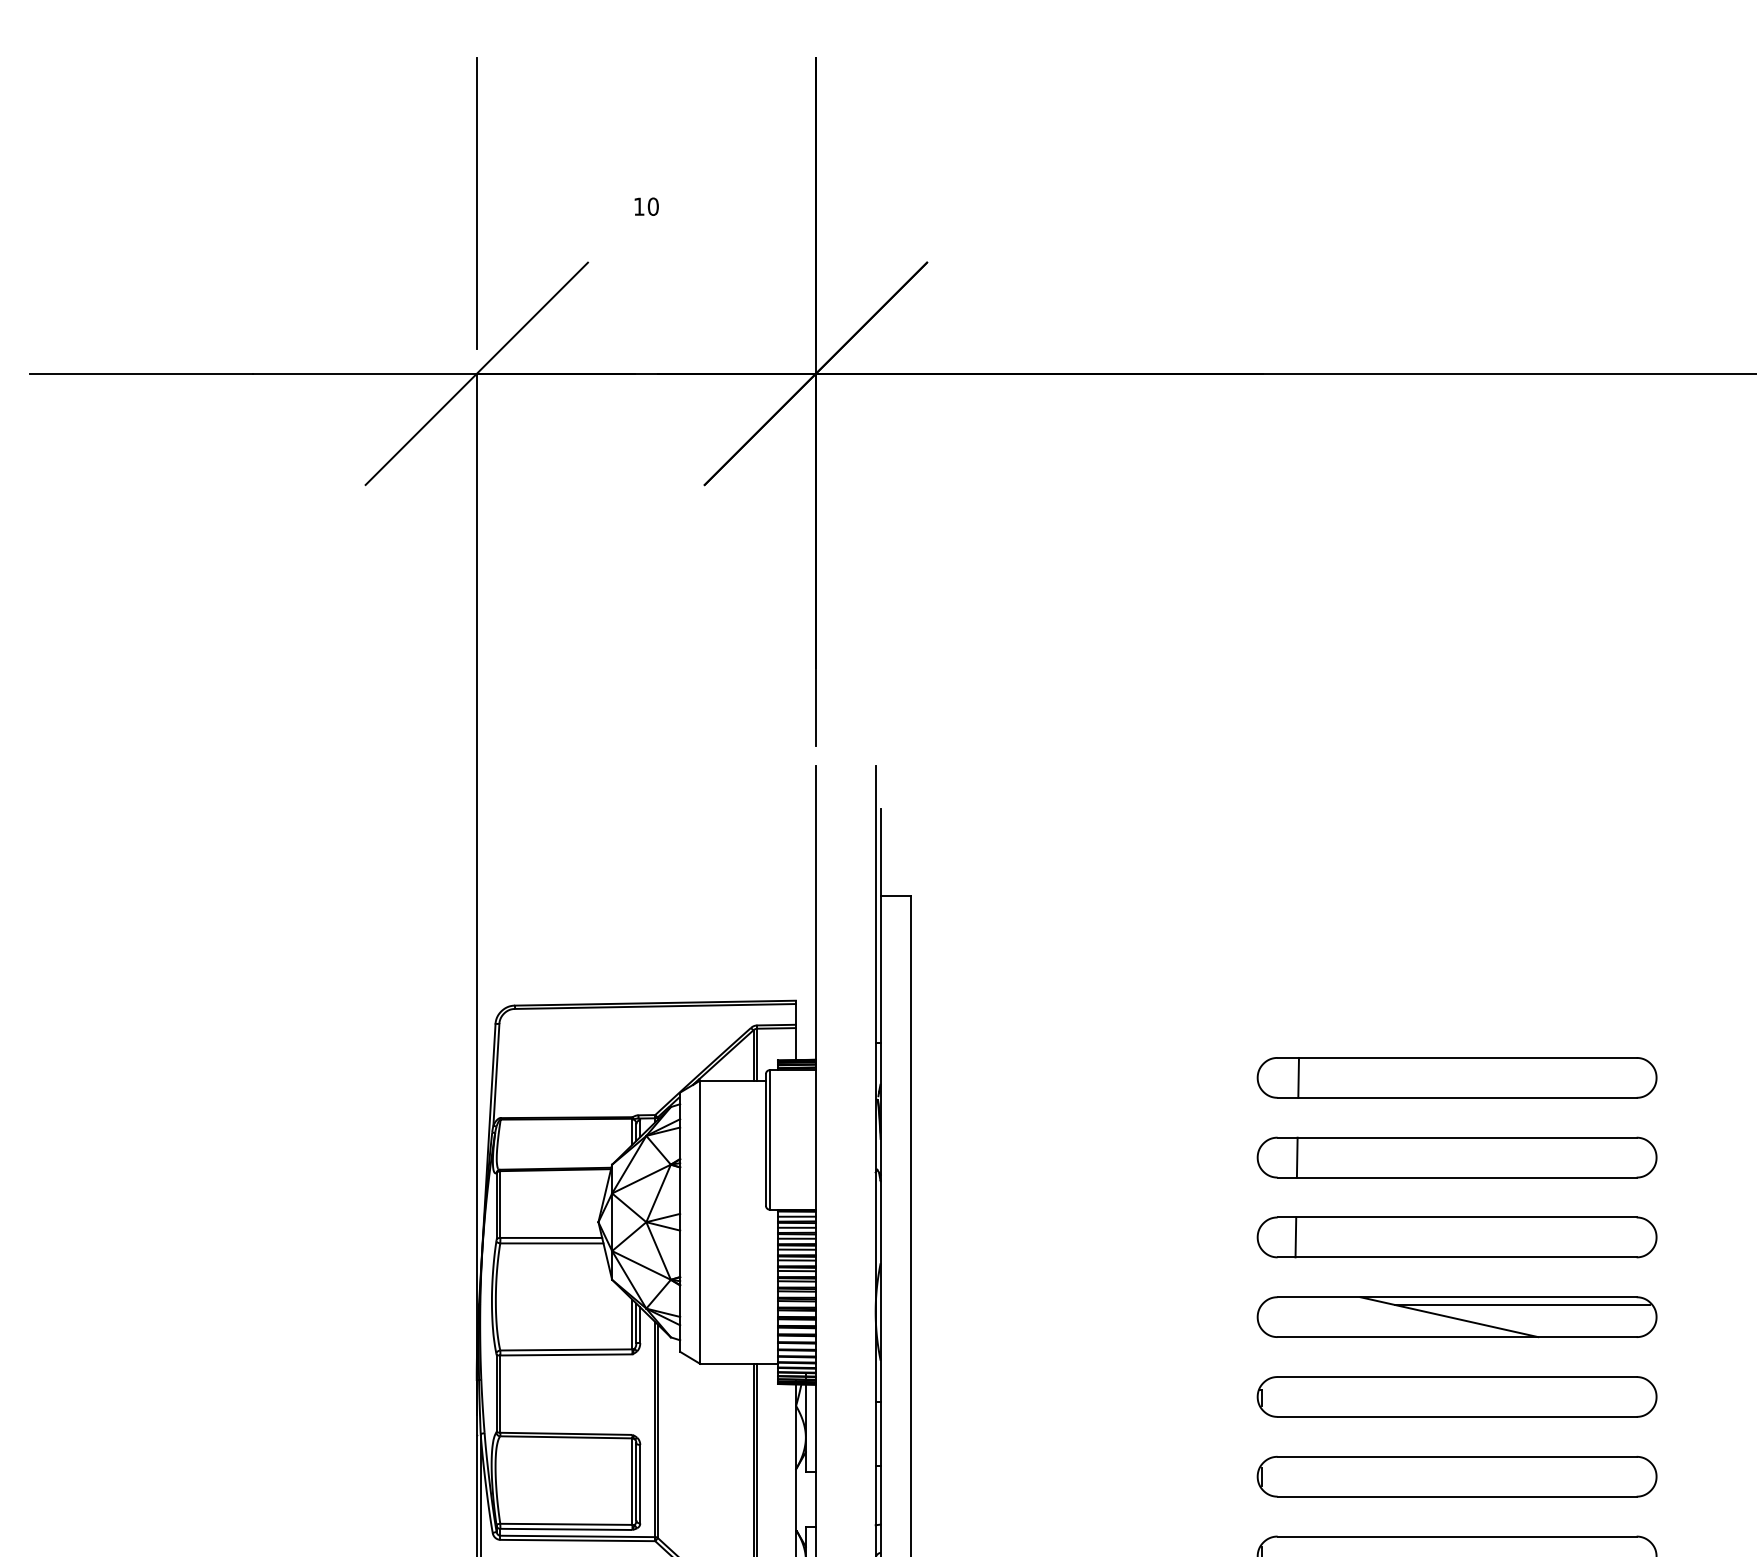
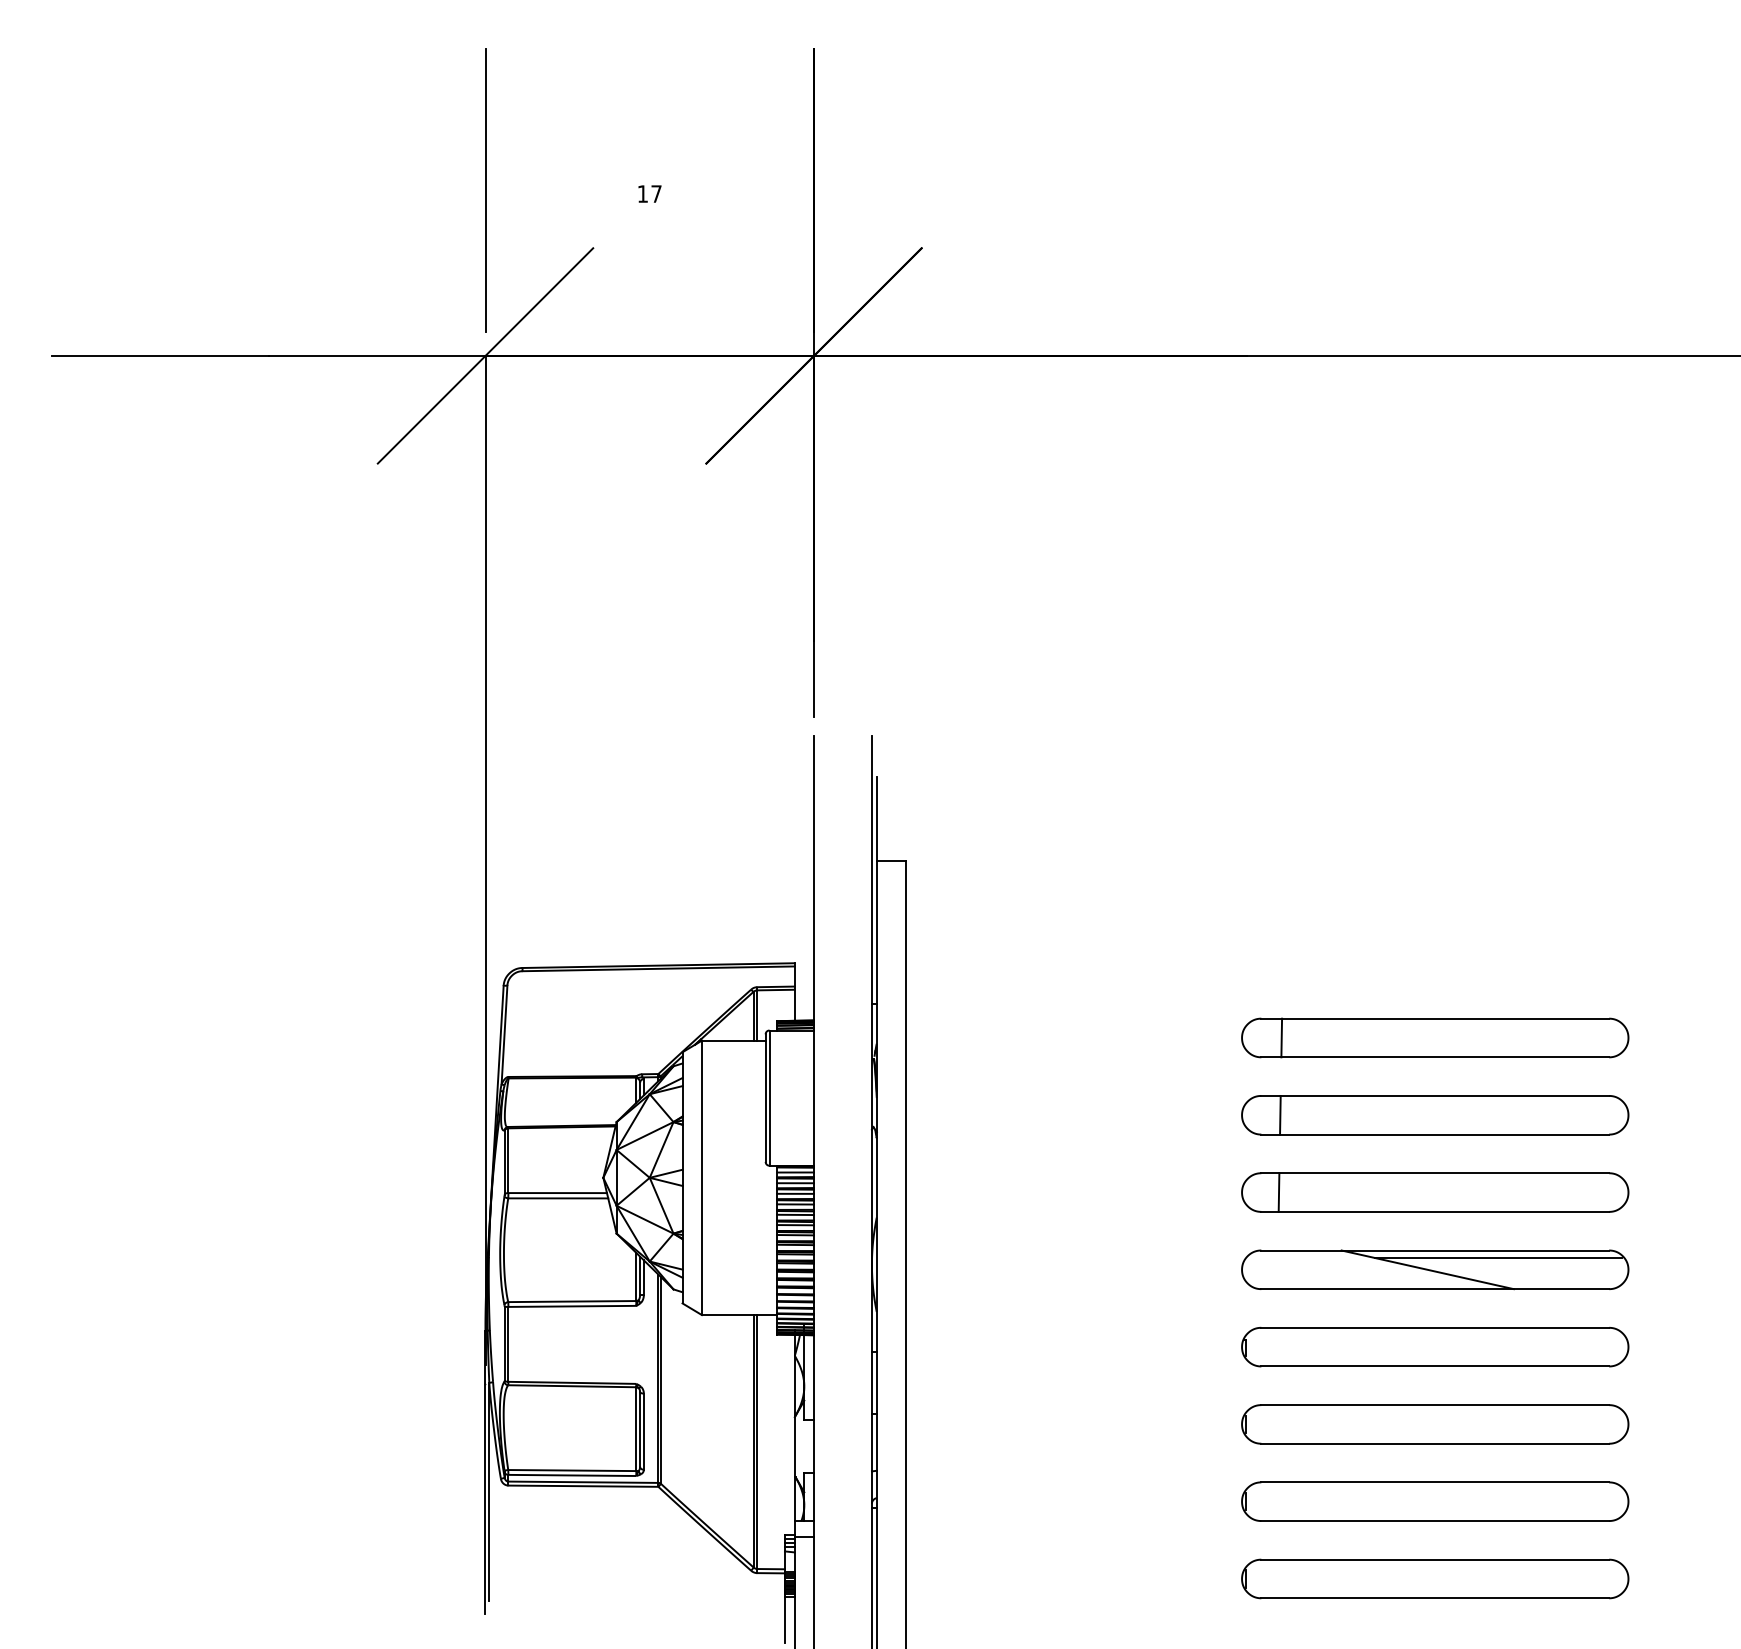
text: (653, 206) -> (656, 193), 10 -> 17

